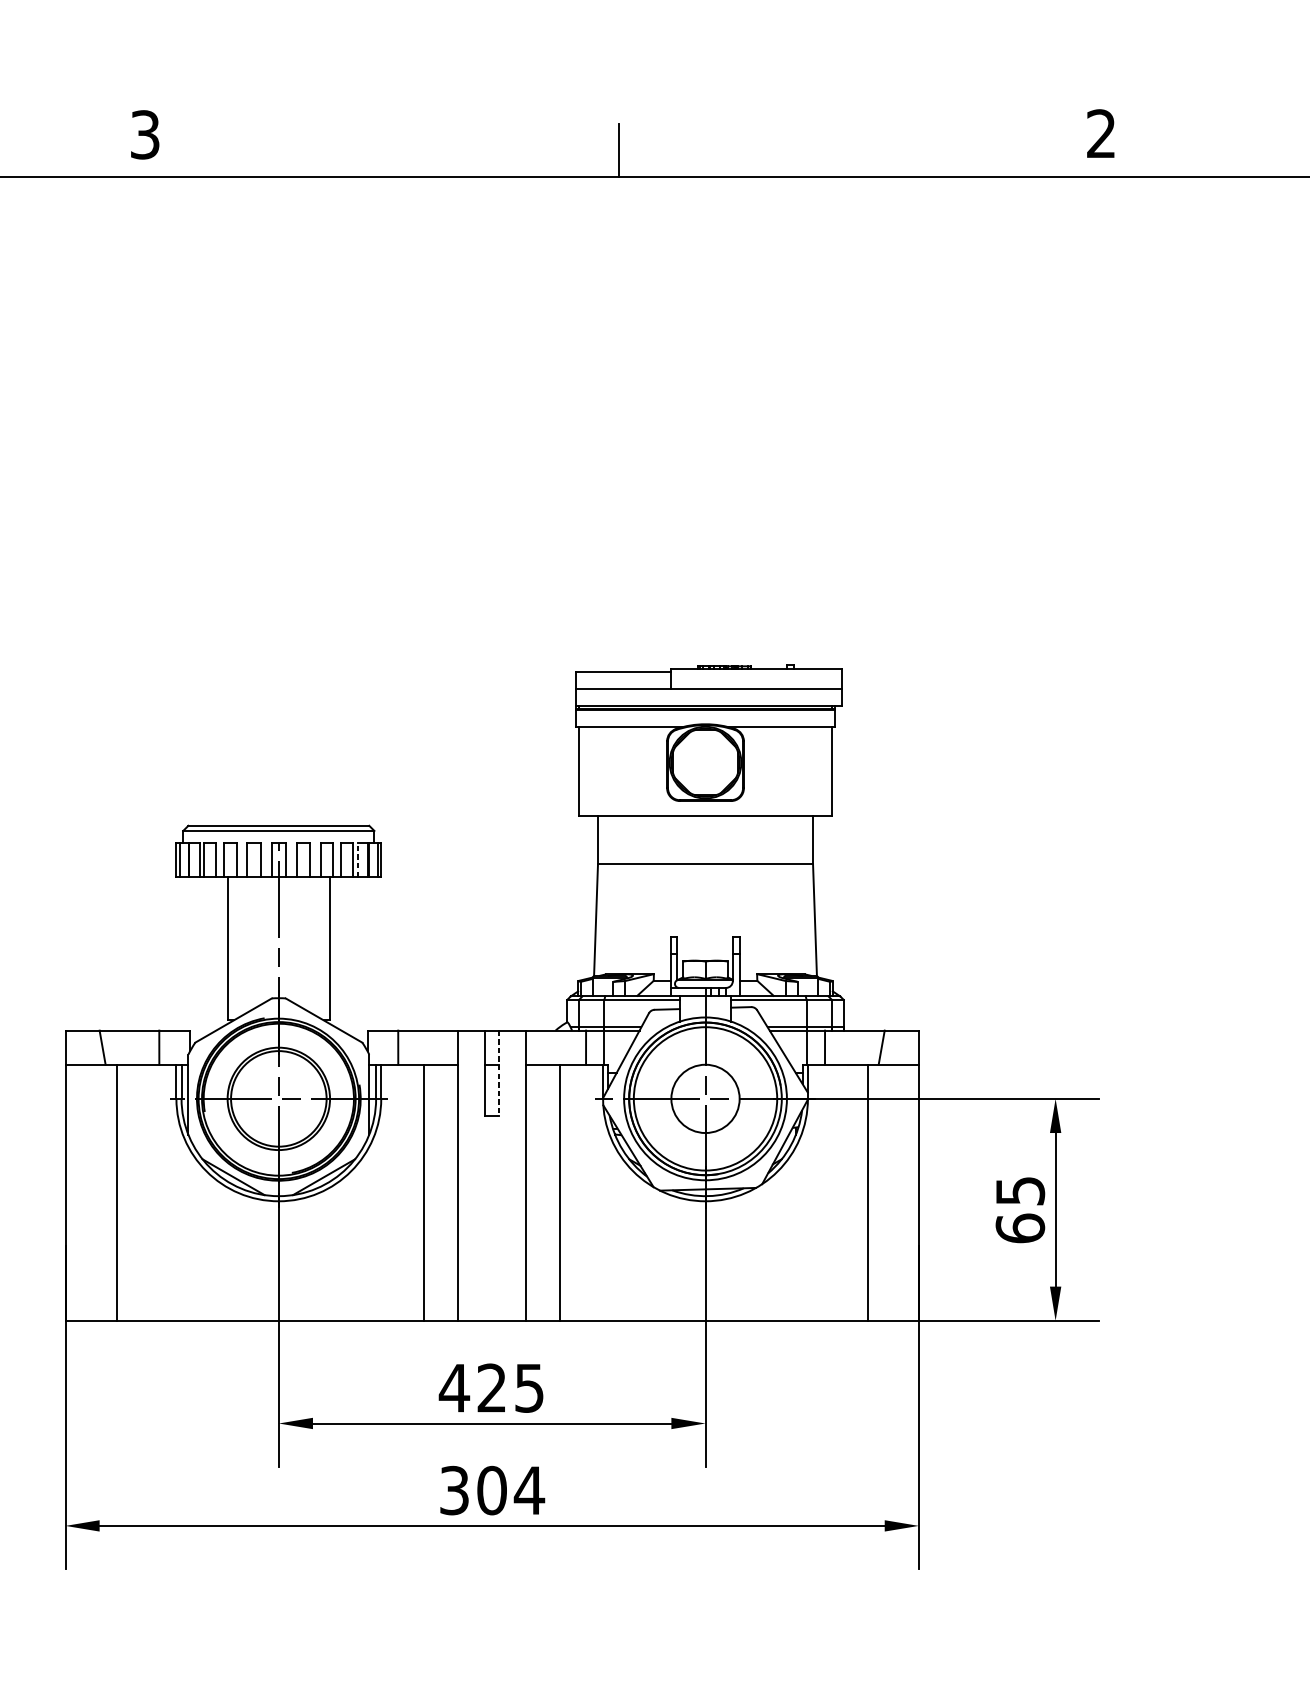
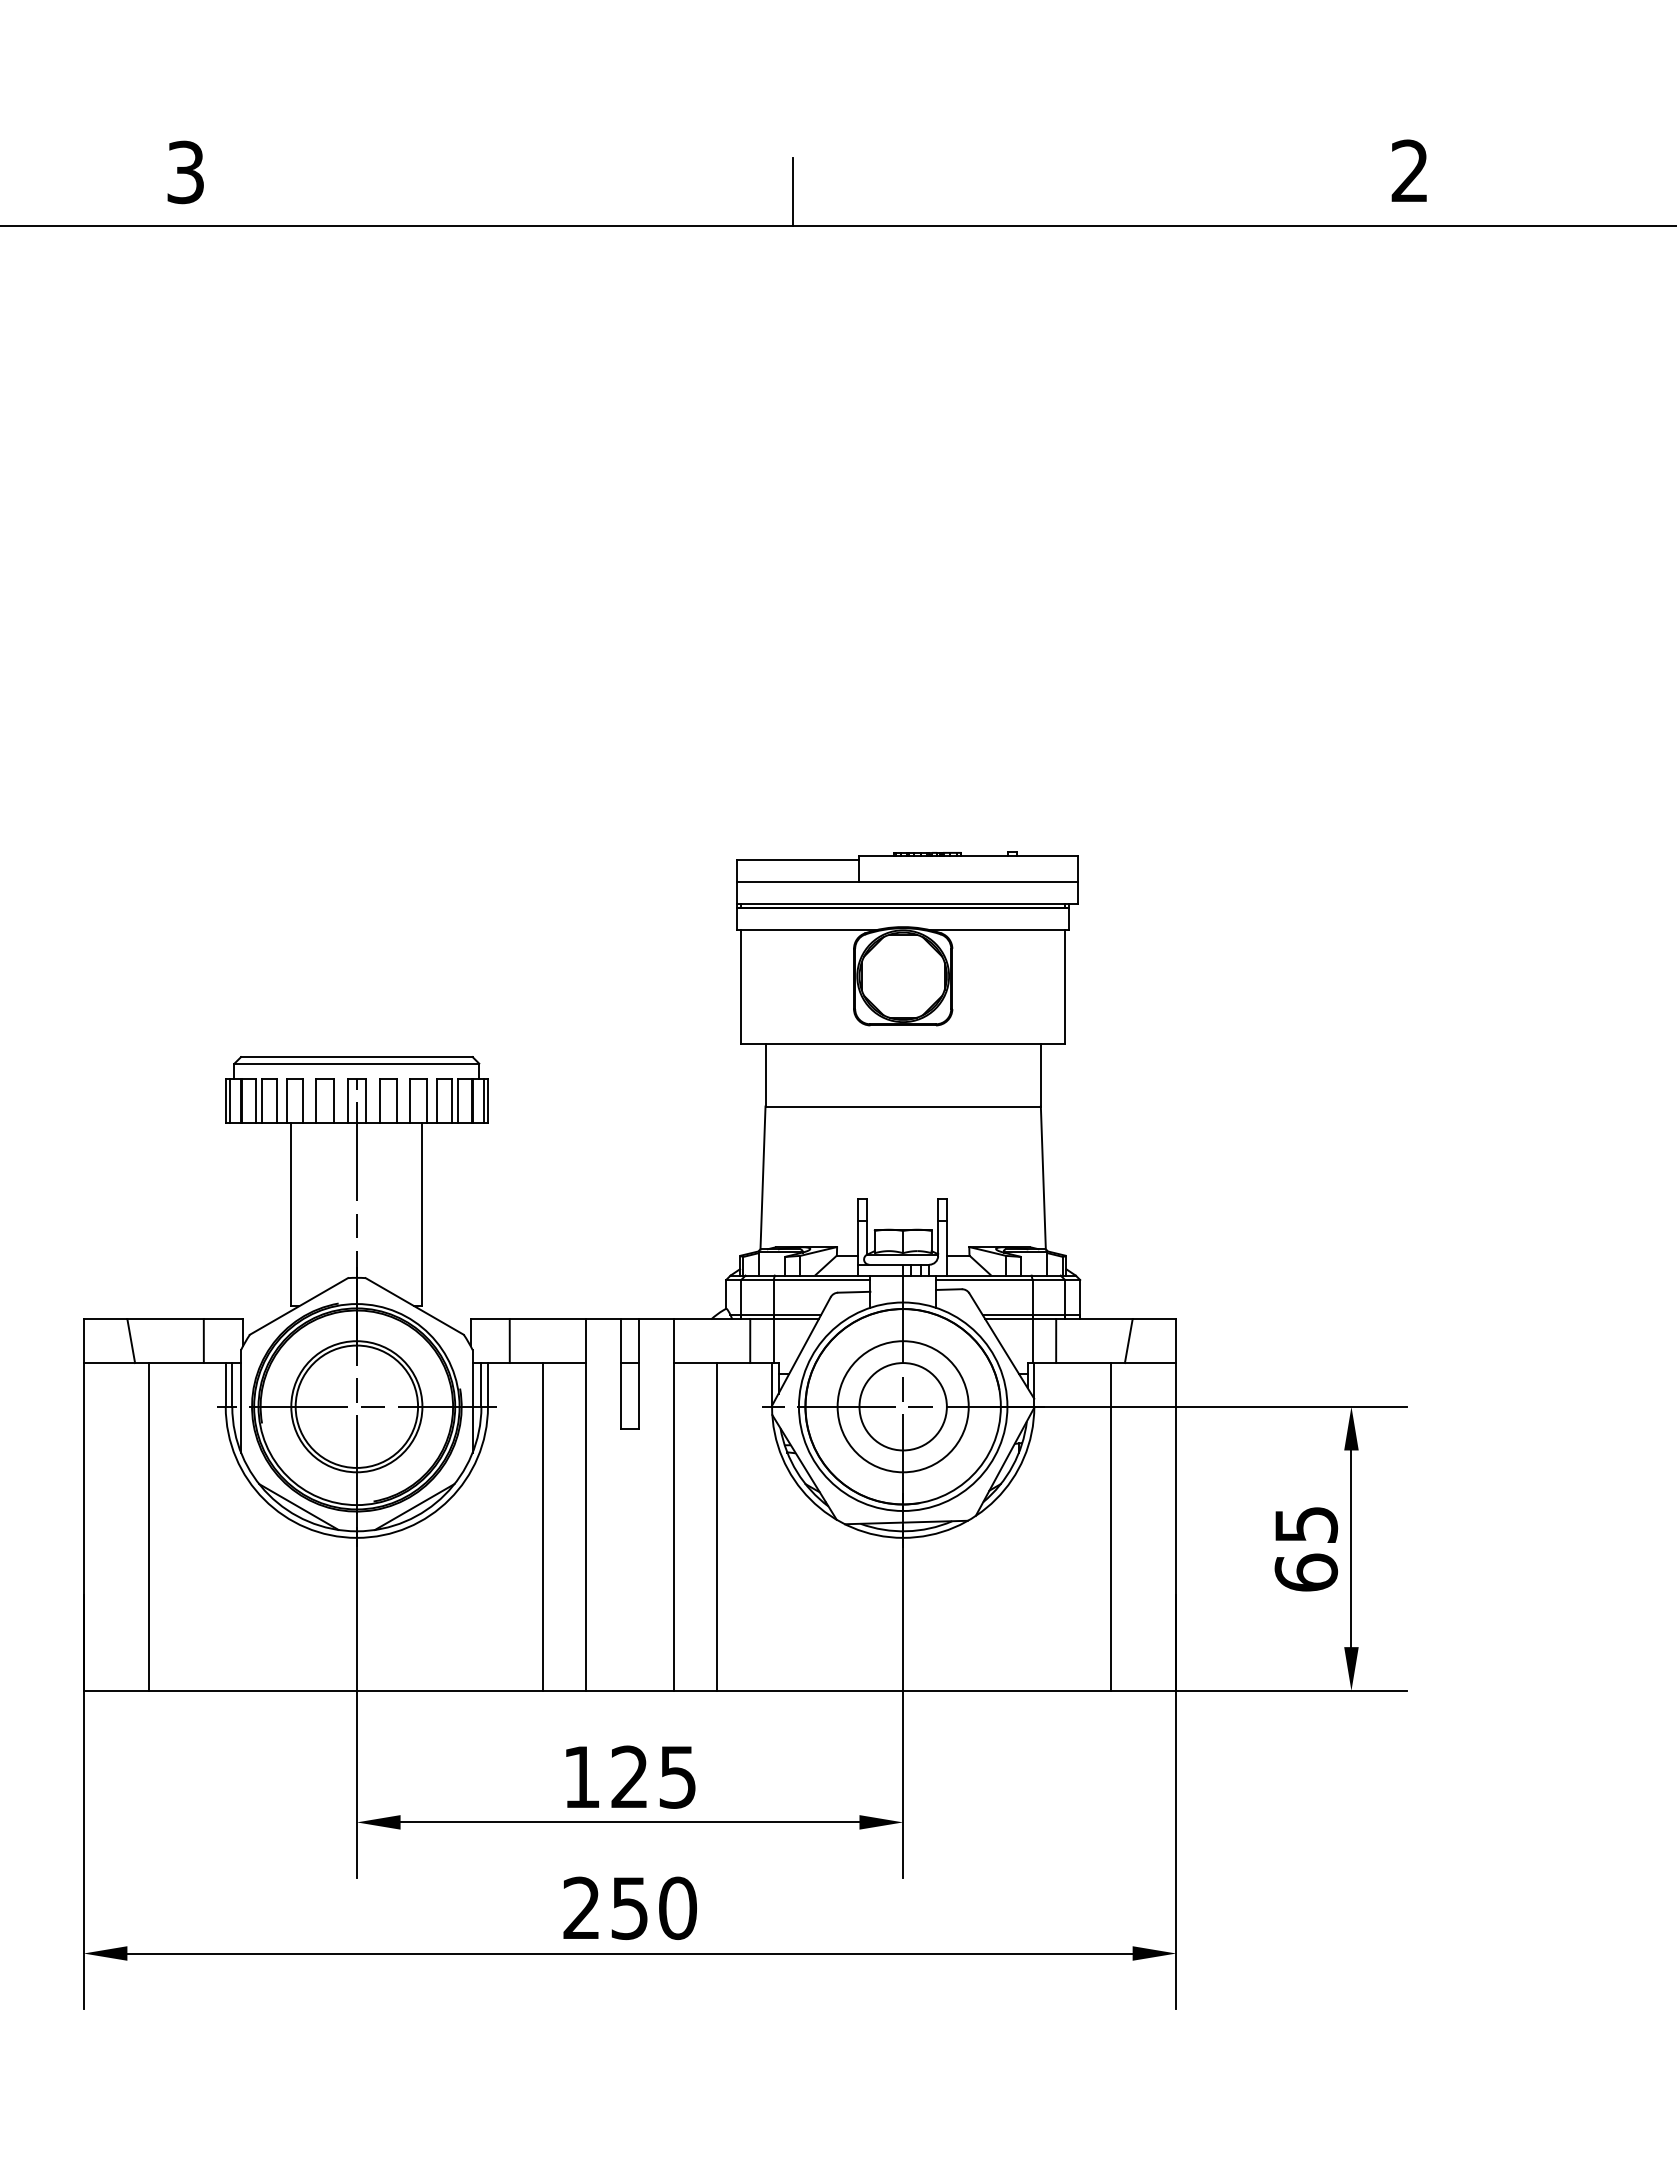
line: (358, 859) -> (458, 1100), dashed -> solid
line: (498, 1072) -> (638, 1373), dashed -> solid
circle: (704, 1098) -> (902, 1406), size x0.71
text: (454, 1387) -> (581, 1776), 425 -> 125
text: (492, 1490) -> (630, 1908), 304 -> 250

